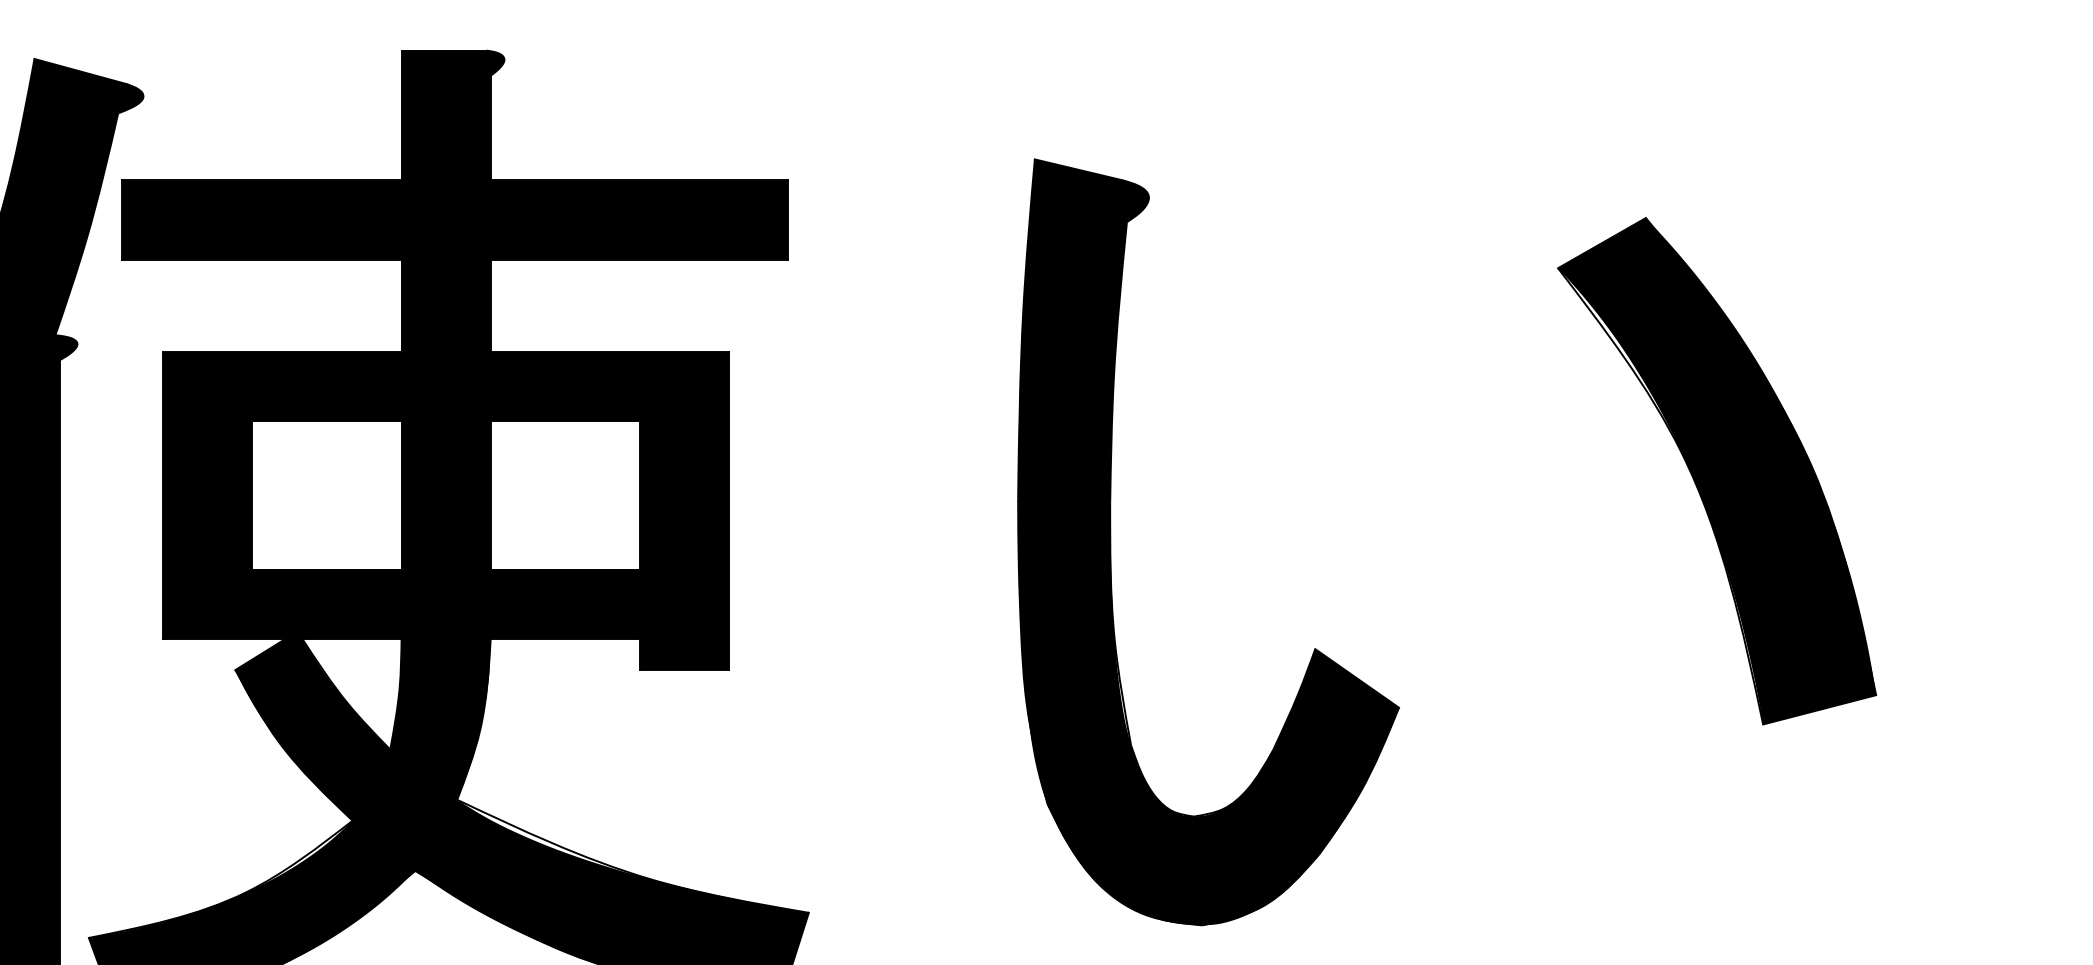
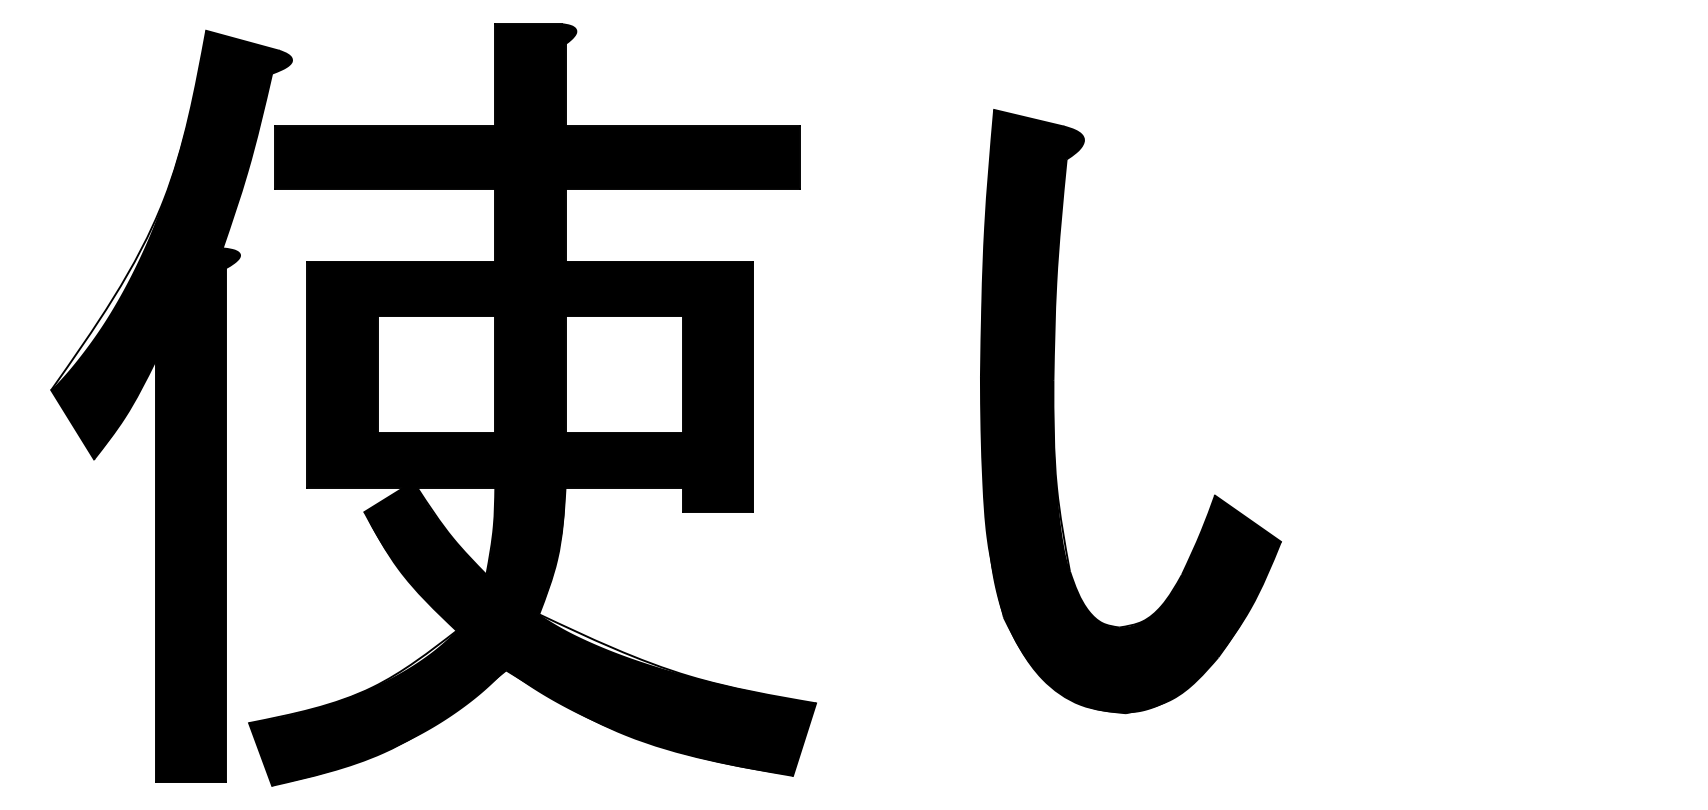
part: (1717, 471) -> (1531, 355), removed

